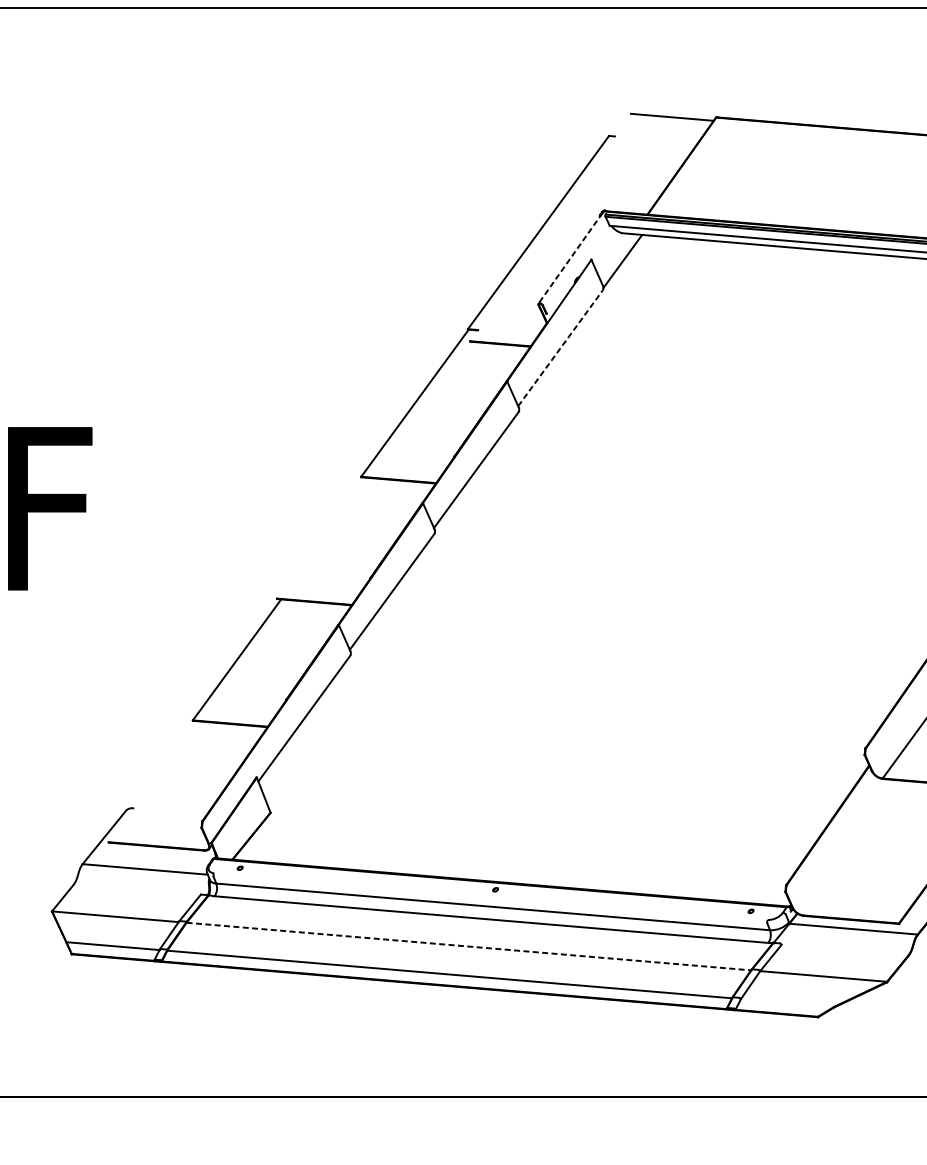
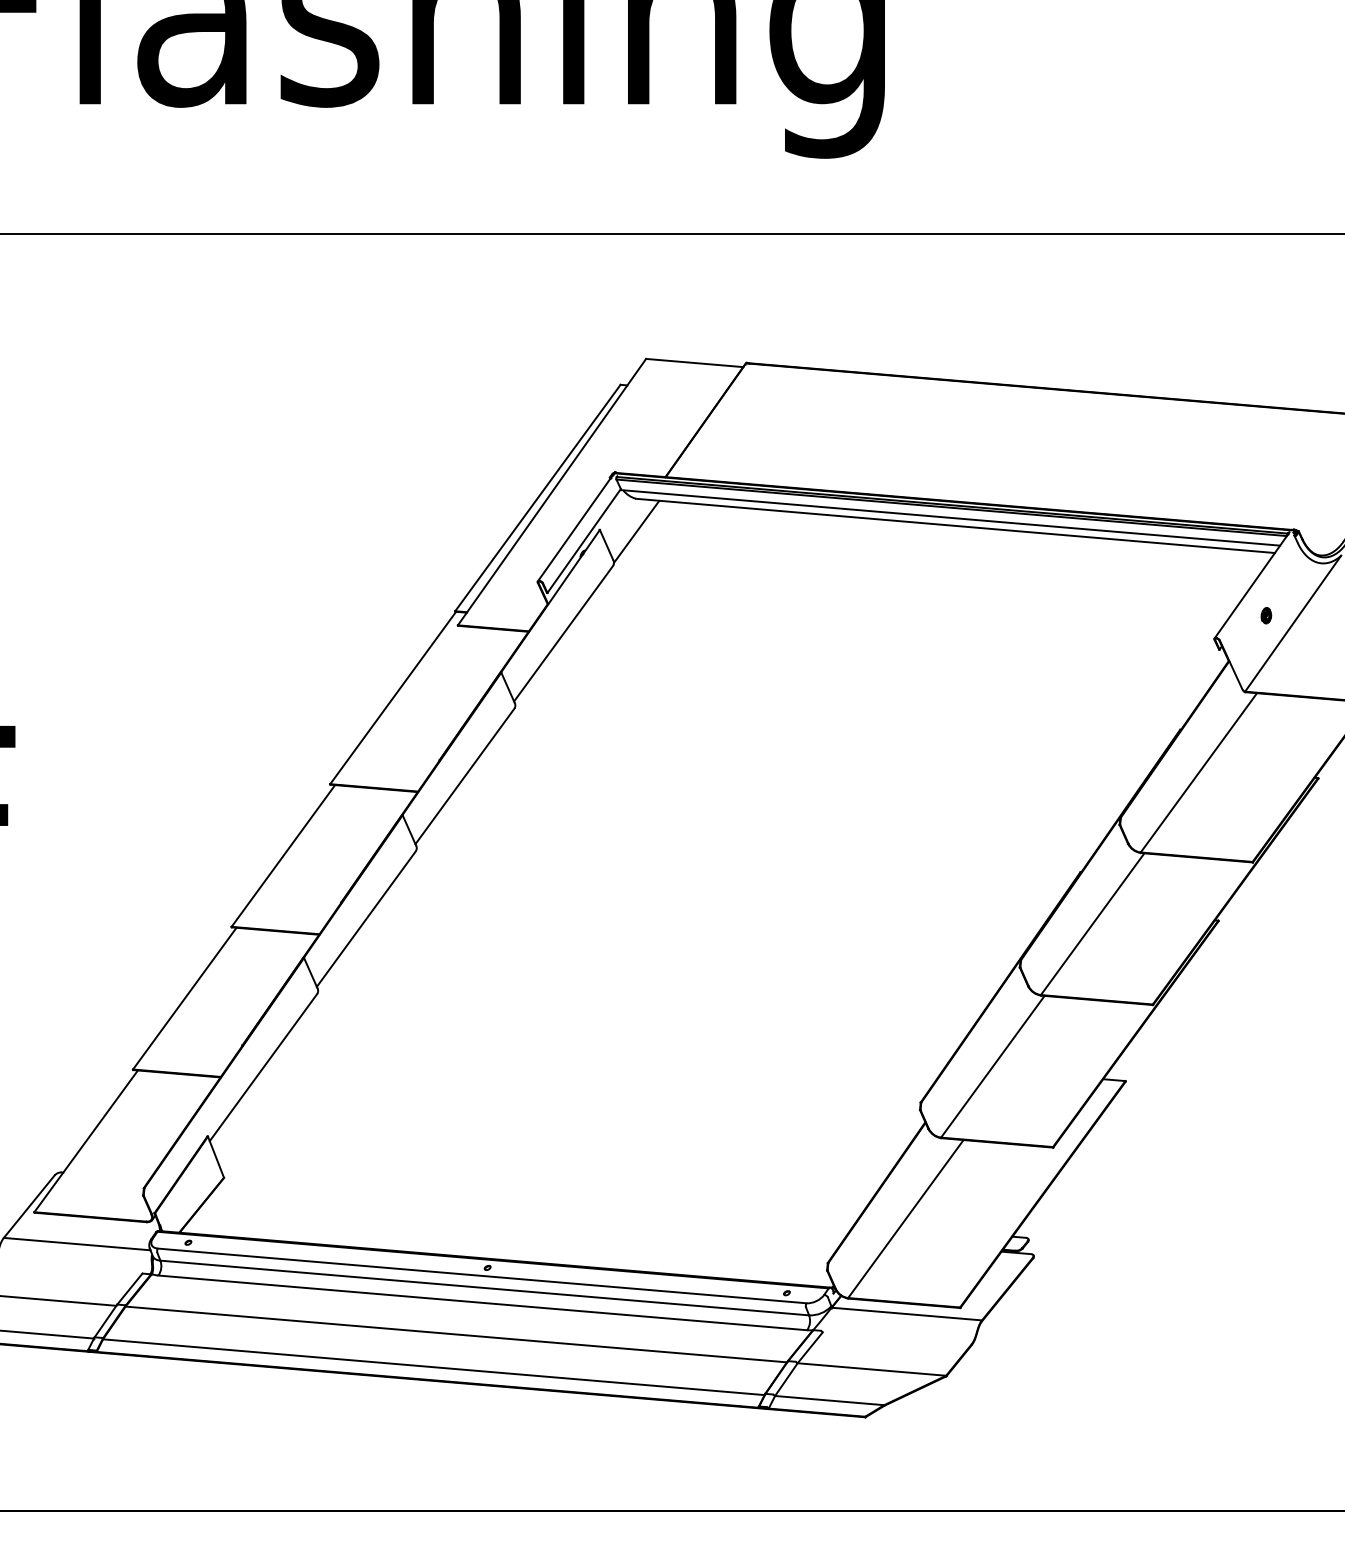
line: (550, 227) -> (551, 491), added
line: (570, 258) -> (575, 528), dashed -> solid
line: (577, 268) -> (583, 540), added
line: (560, 348) -> (563, 633), dashed -> solid
line: (321, 537) -> (283, 855), added
line: (152, 781) -> (85, 1141), added
line: (852, 848) -> (905, 1219), added
line: (490, 896) -> (481, 1275), added
line: (469, 946) -> (456, 1334), dashed -> solid
line: (787, 1002) -> (829, 1400), added

